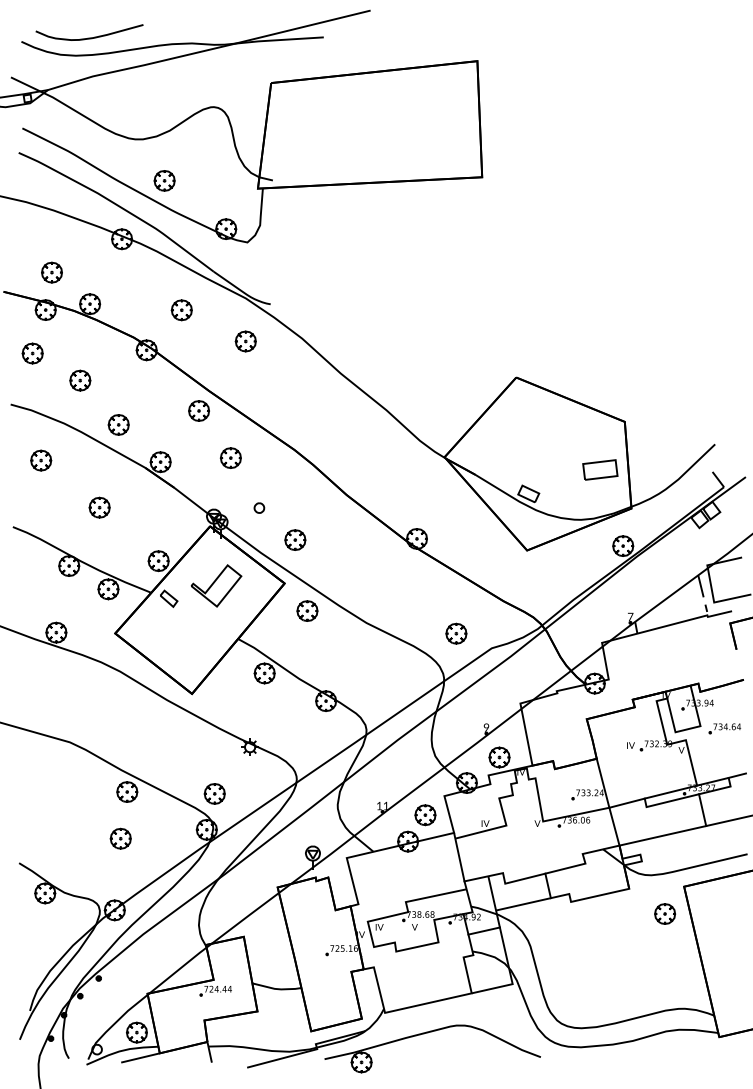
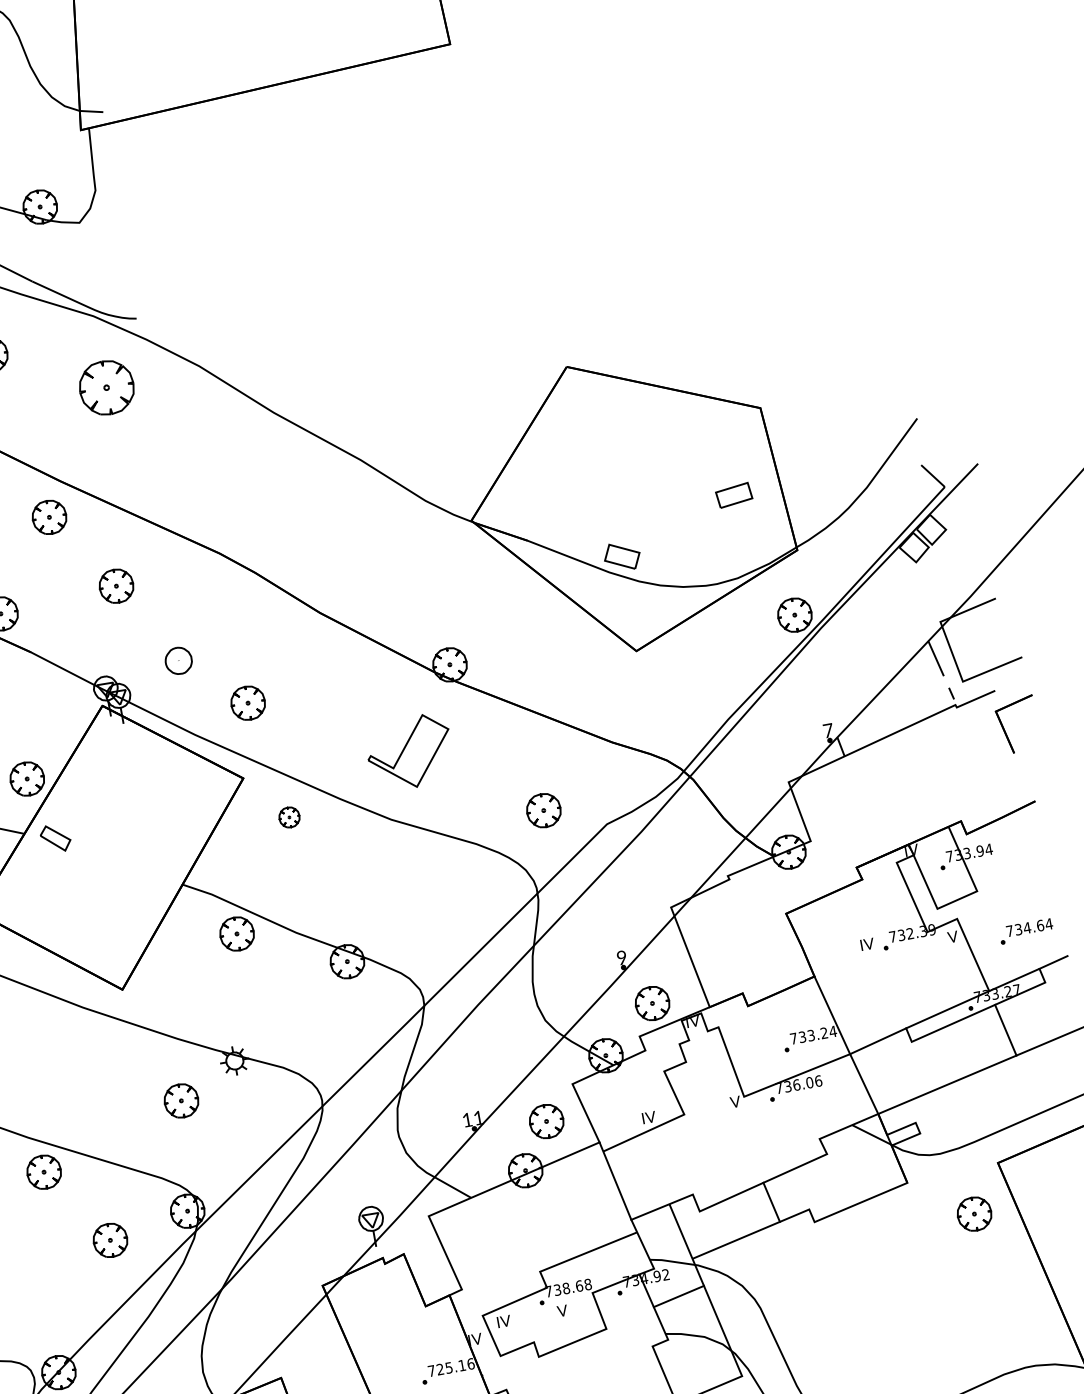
part: (245, 341) -> (105, 387), size x1.6
part: (600, 469) -> (734, 494), size x0.6
part: (259, 507) -> (178, 659), size x1.6
part: (216, 585) -> (409, 751), moved
part: (307, 610) -> (289, 816), size x0.6
part: (724, 728) -> (1025, 931), moved
part: (214, 793) -> (180, 1100), moved
part: (120, 838) -> (109, 1240), moved

